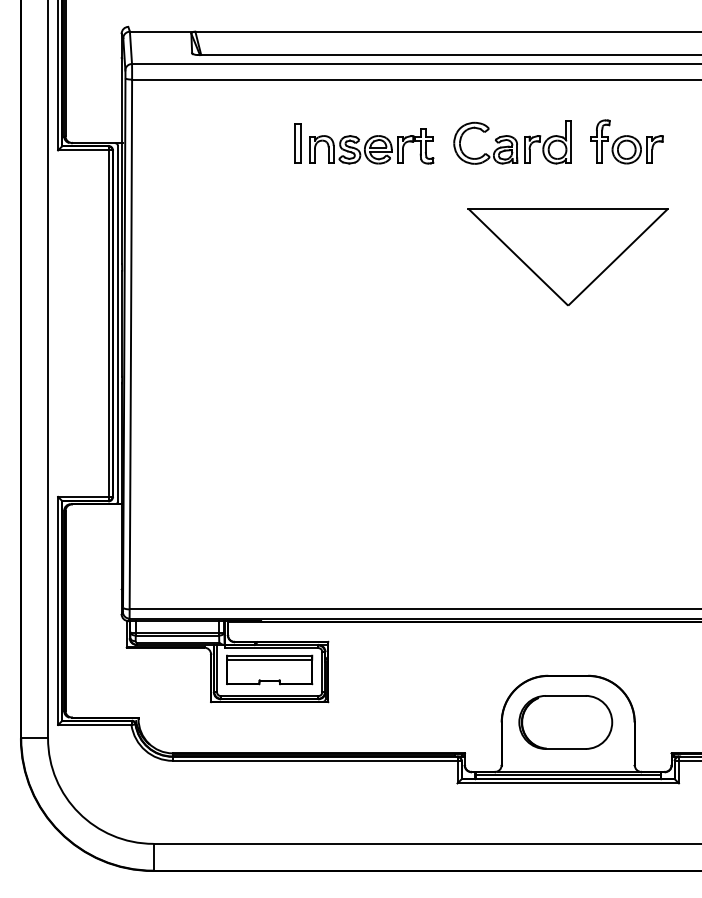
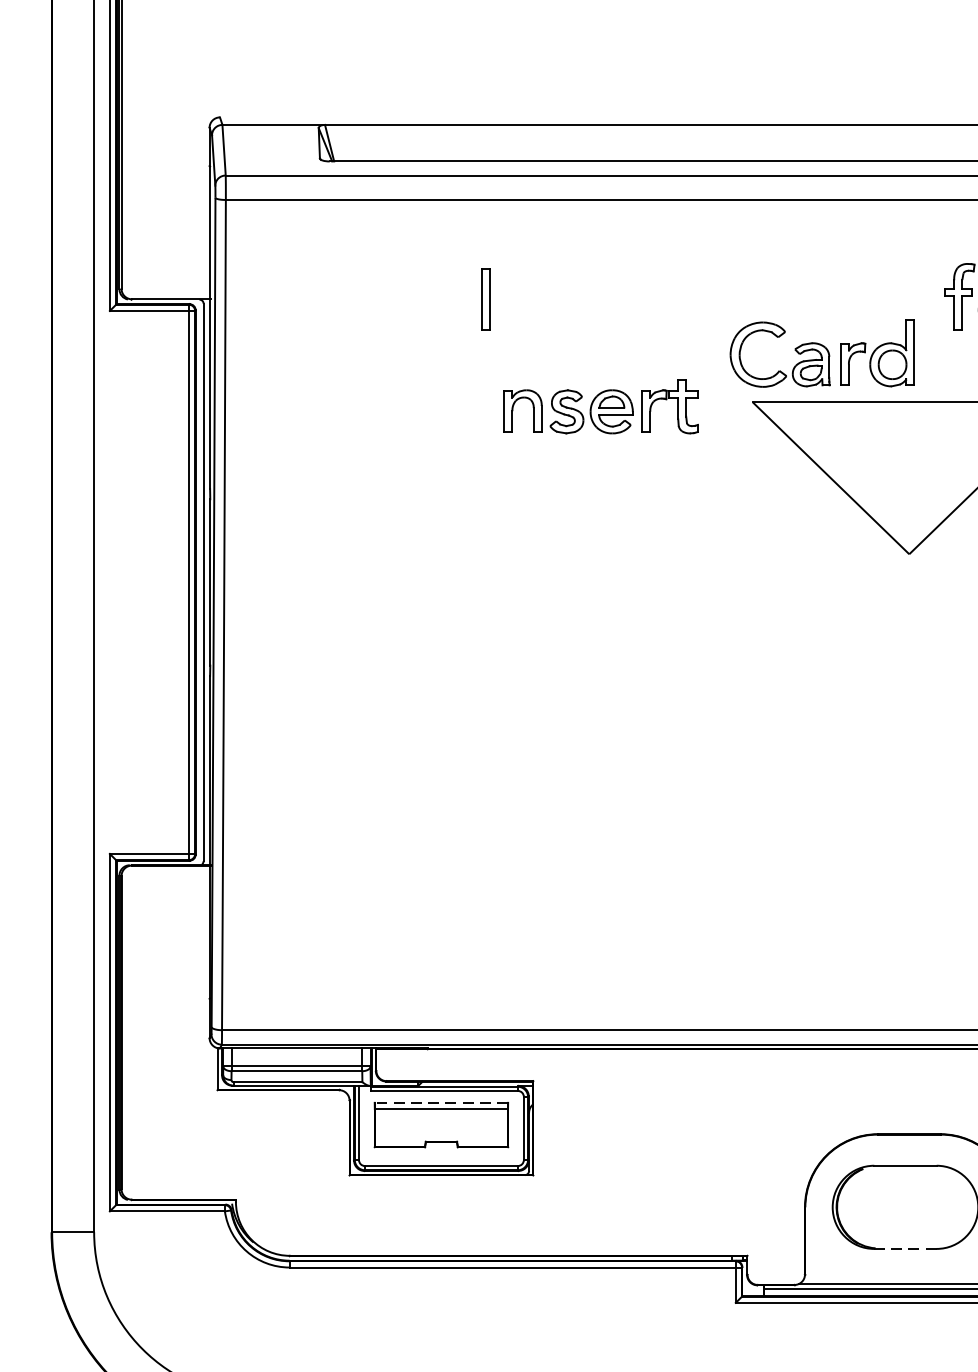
part: (512, 142) -> (821, 353), moved
part: (371, 146) -> (601, 406), moved
line: (269, 655) -> (441, 1102), solid -> dashed
line: (565, 748) -> (905, 1248), solid -> dashed

